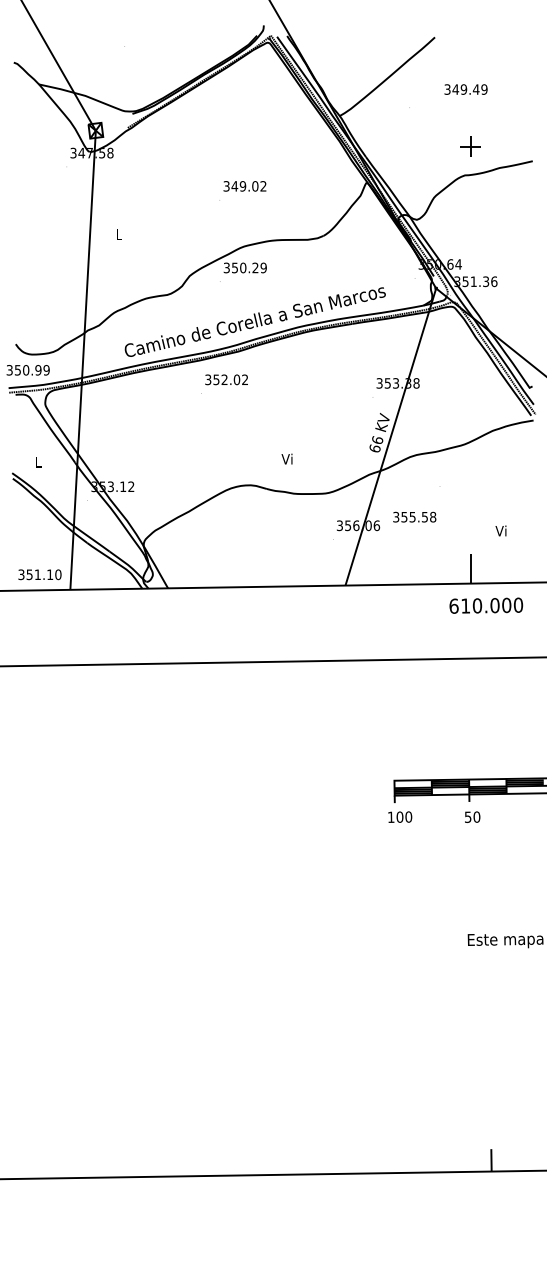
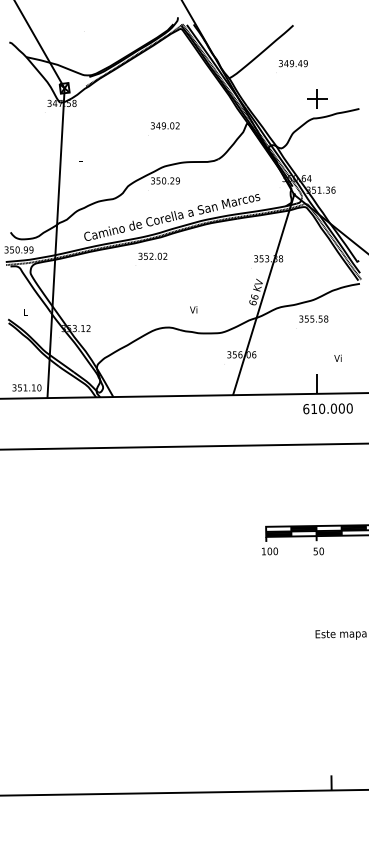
text: (464, 89) -> (292, 63), moved
part: (470, 145) -> (317, 98), size x1.43
text: (414, 516) -> (313, 318), moved

